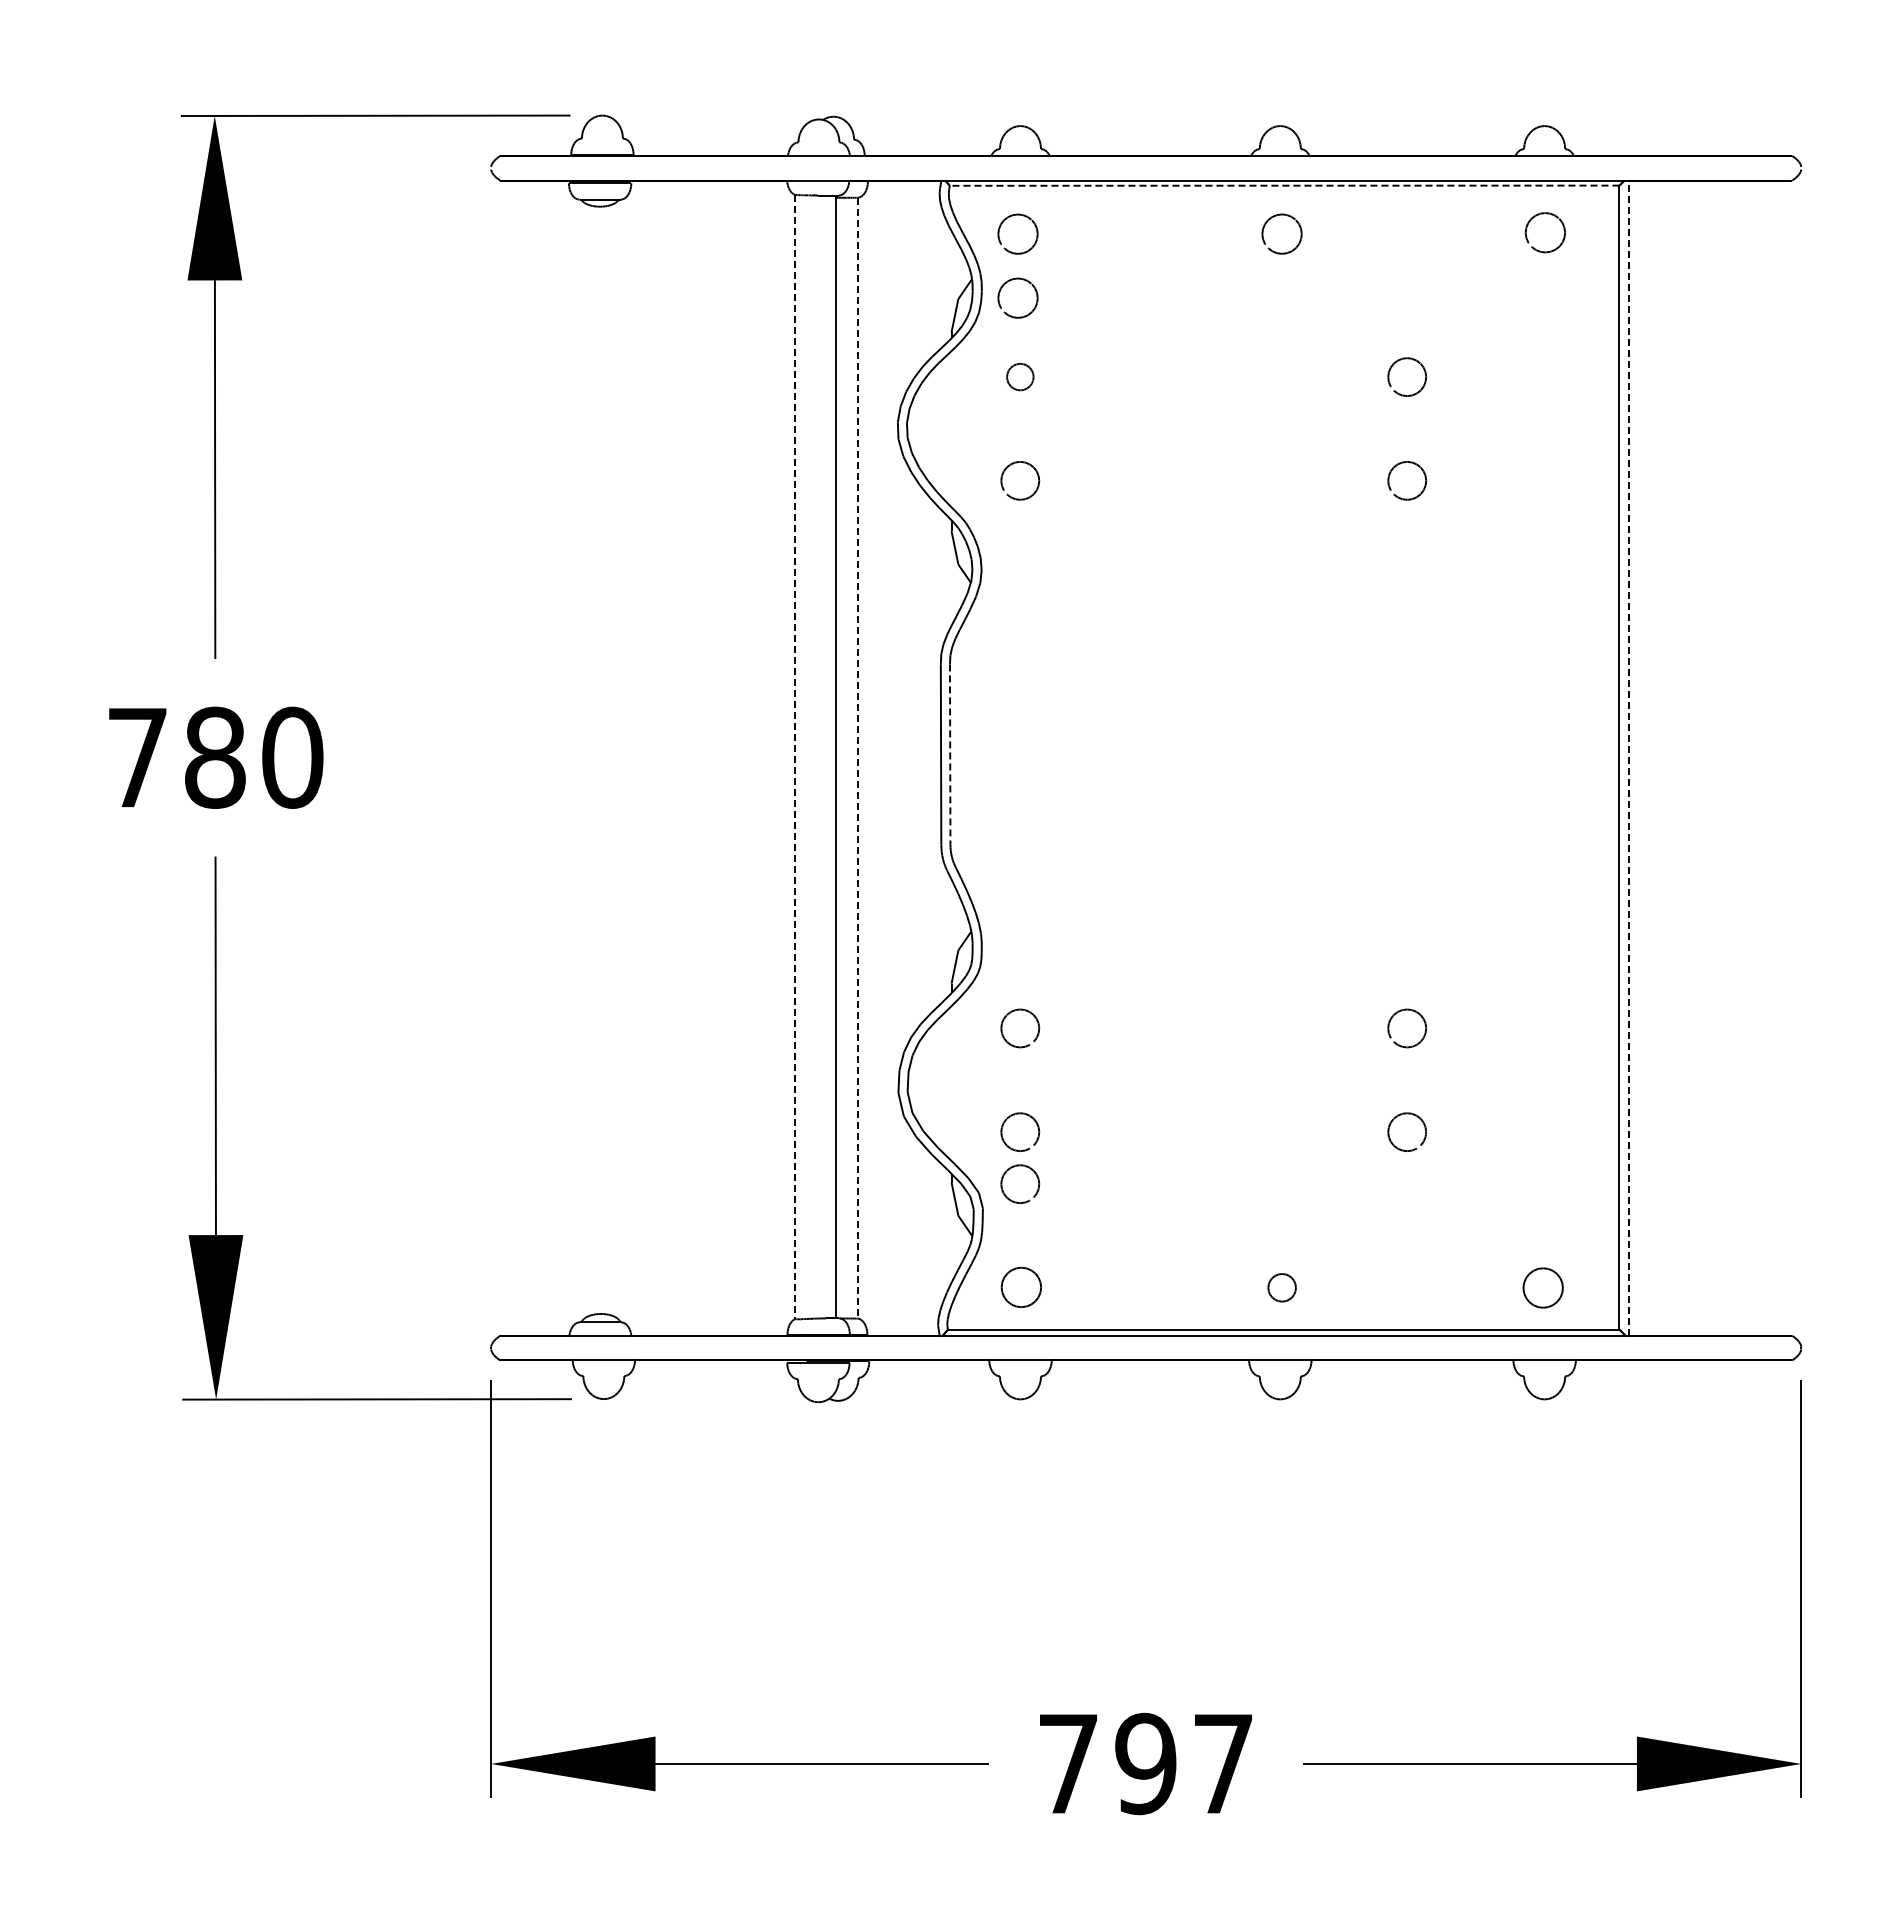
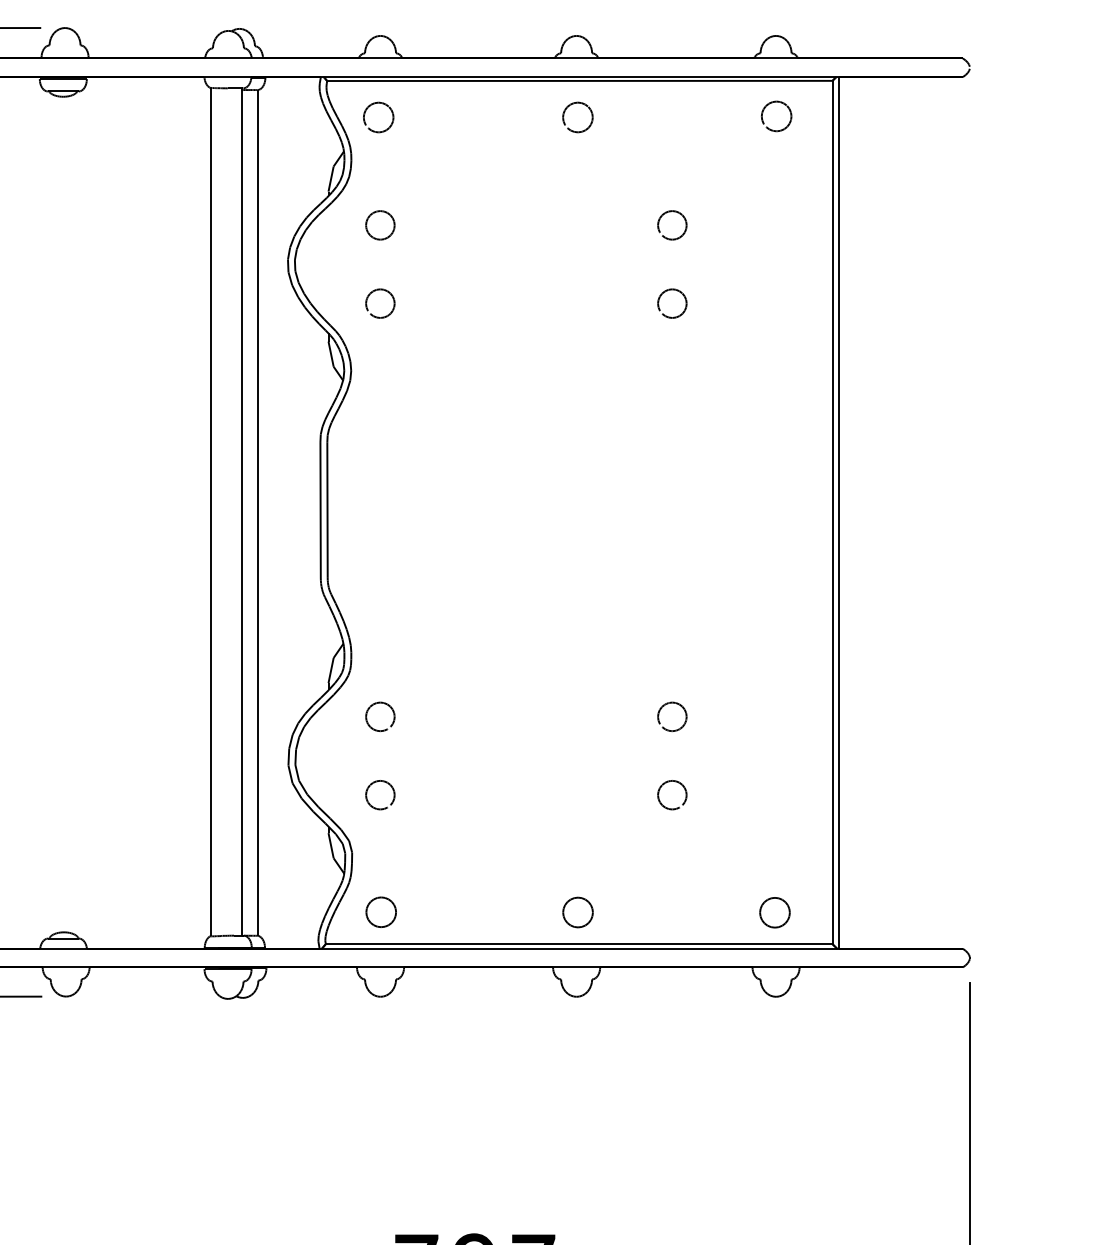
line: (1284, 185) -> (579, 80), dashed -> solid
part: (1010, 281) -> (373, 153), removed
part: (1020, 376) -> (380, 224), size x1.43
line: (950, 754) -> (327, 510), dashed -> solid
line: (795, 757) -> (210, 512), dashed -> solid
line: (857, 758) -> (257, 513), dashed -> solid
line: (1628, 758) -> (839, 513), dashed -> solid
part: (1020, 1166) -> (380, 821), removed
part: (1281, 1287) -> (577, 912), size x1.43

